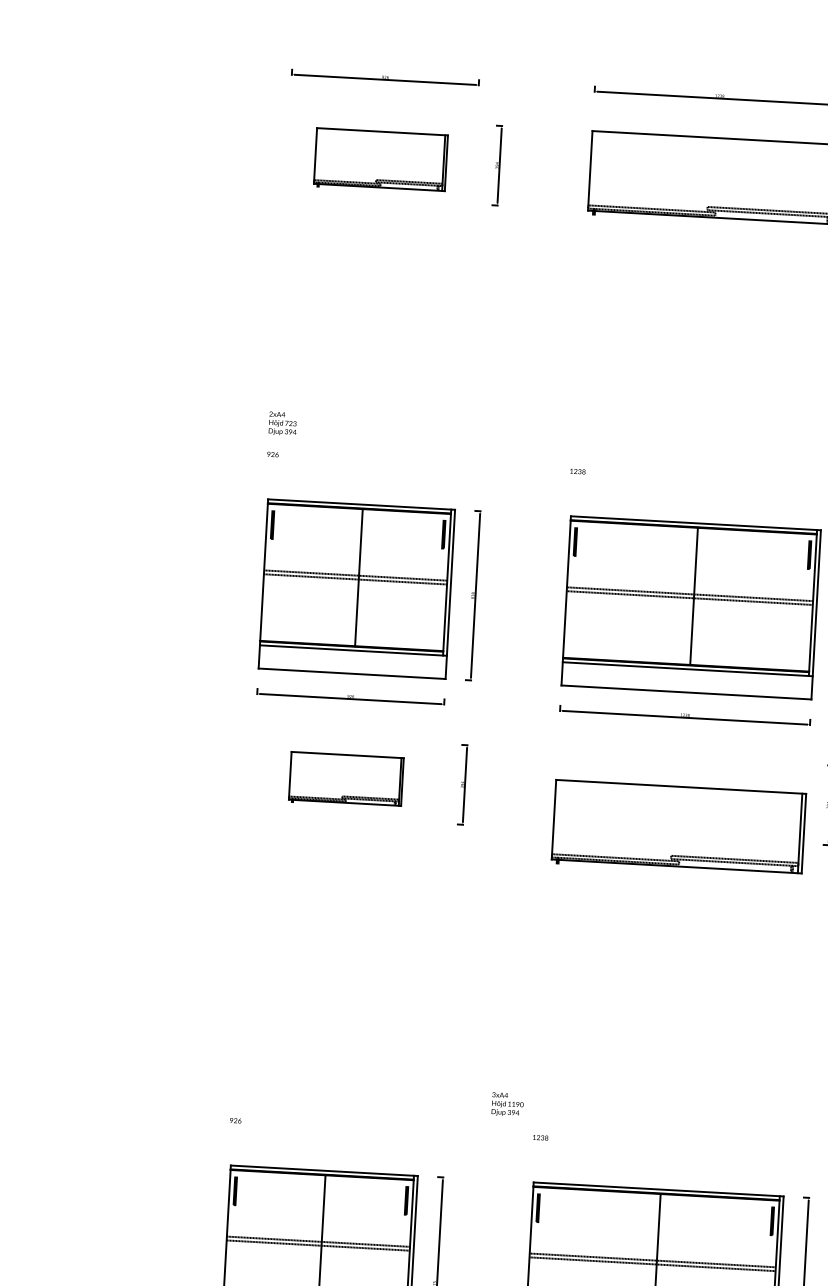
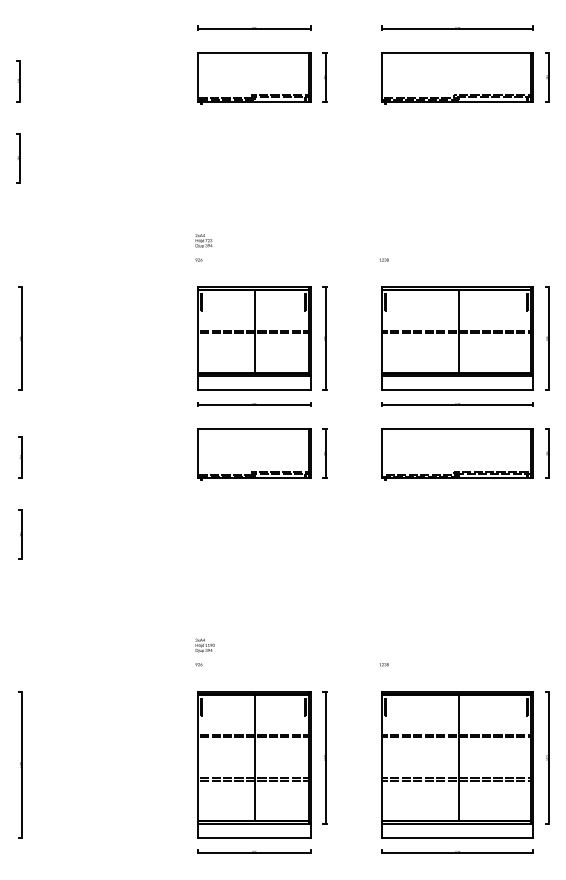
part: (381, 160) -> (254, 78), size x1.43
part: (346, 779) -> (254, 454), size x1.67
part: (679, 828) -> (457, 454), moved
text: (506, 1104) -> (204, 645), moved

